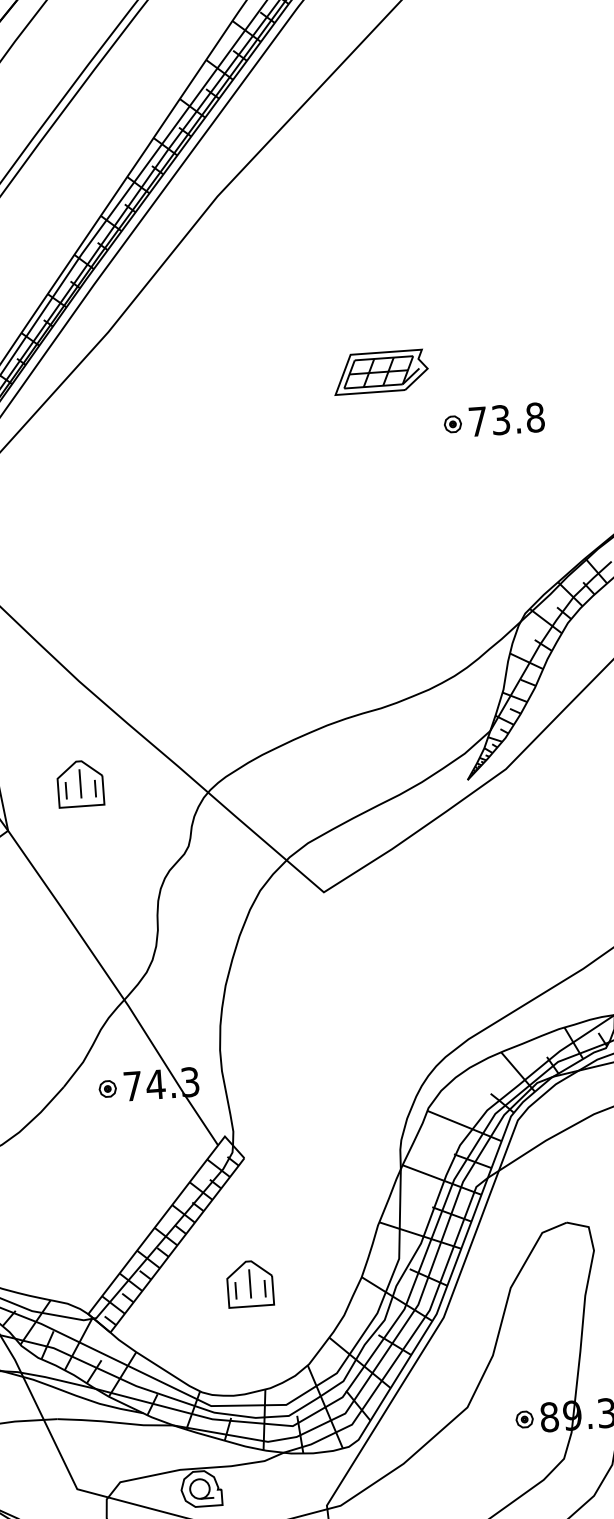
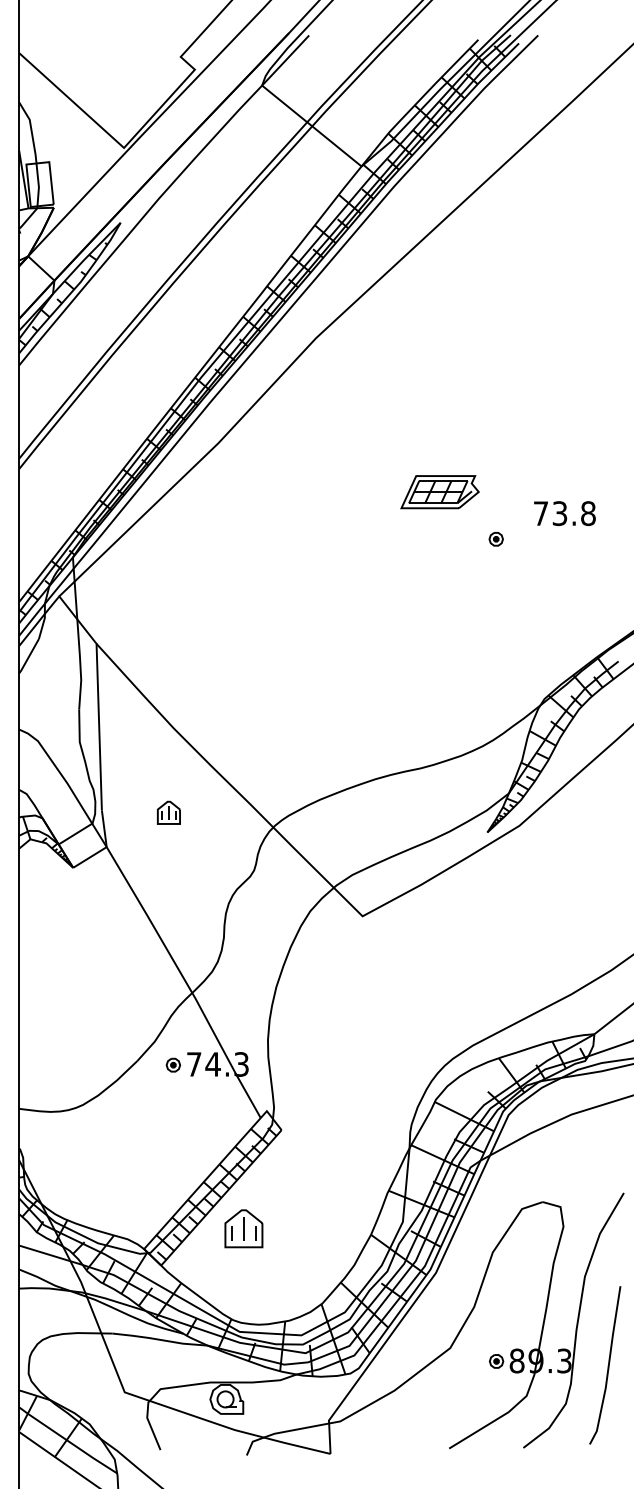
text: (506, 419) -> (564, 513), moved
part: (79, 783) -> (168, 812), size x0.6
part: (249, 1283) -> (243, 1228), moved

